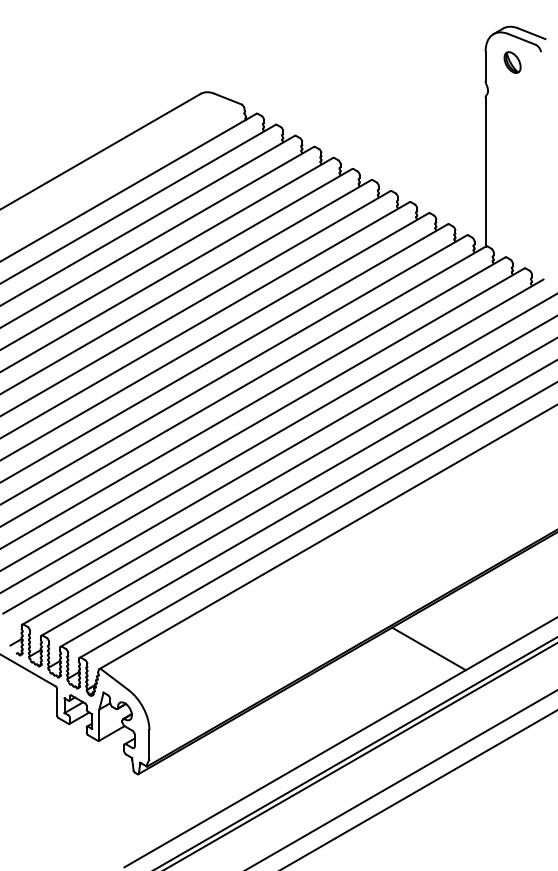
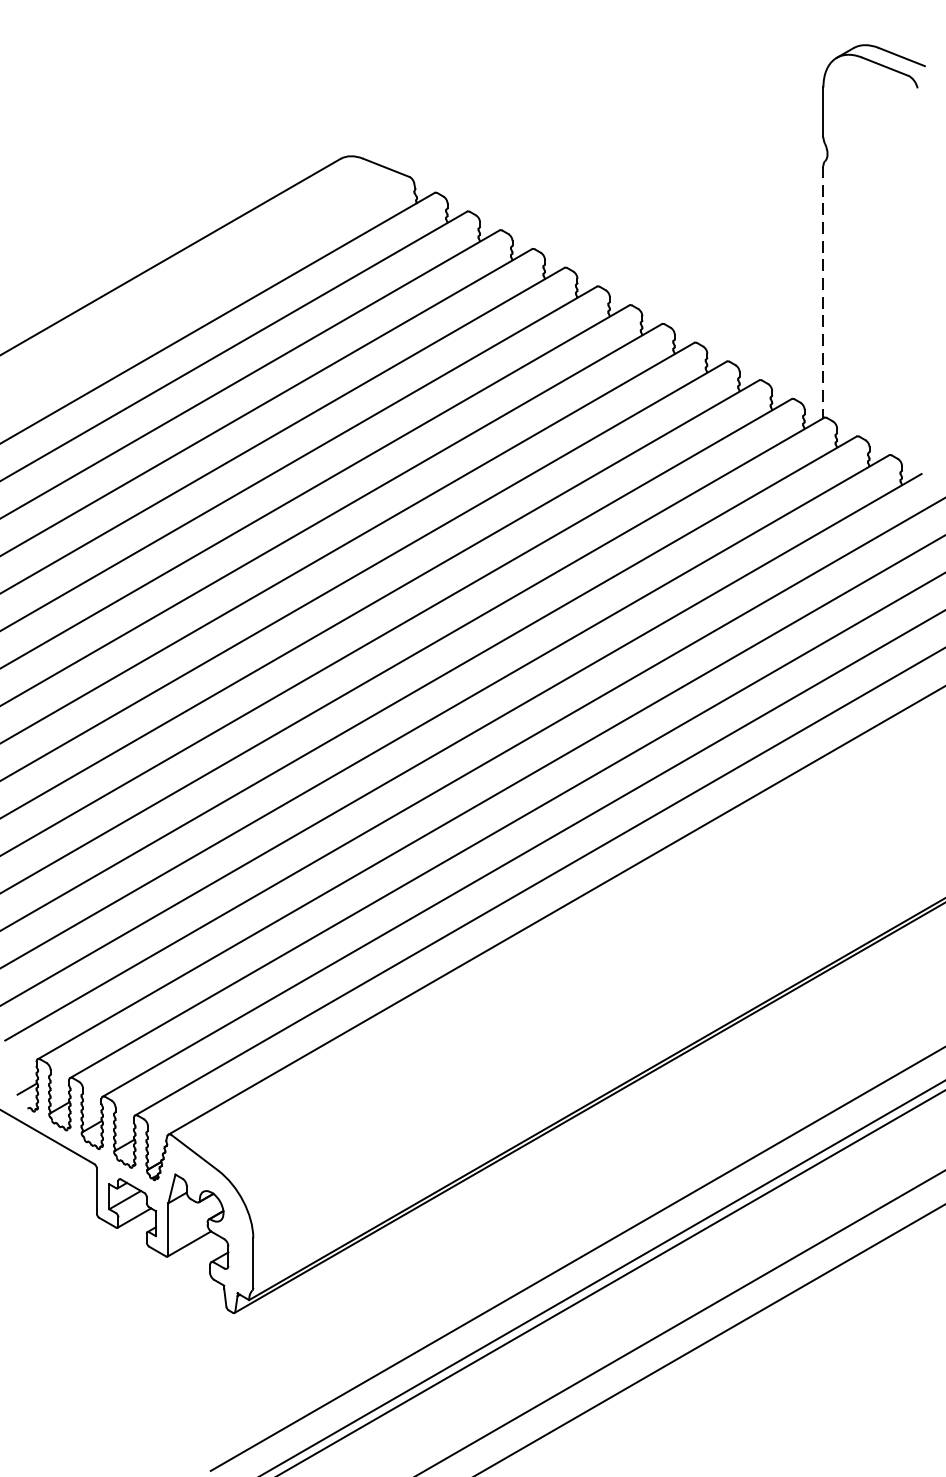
part: (512, 62) -> (869, 105), removed
line: (485, 172) -> (823, 292), solid -> dashed
line: (428, 648) -> (726, 1099), removed

